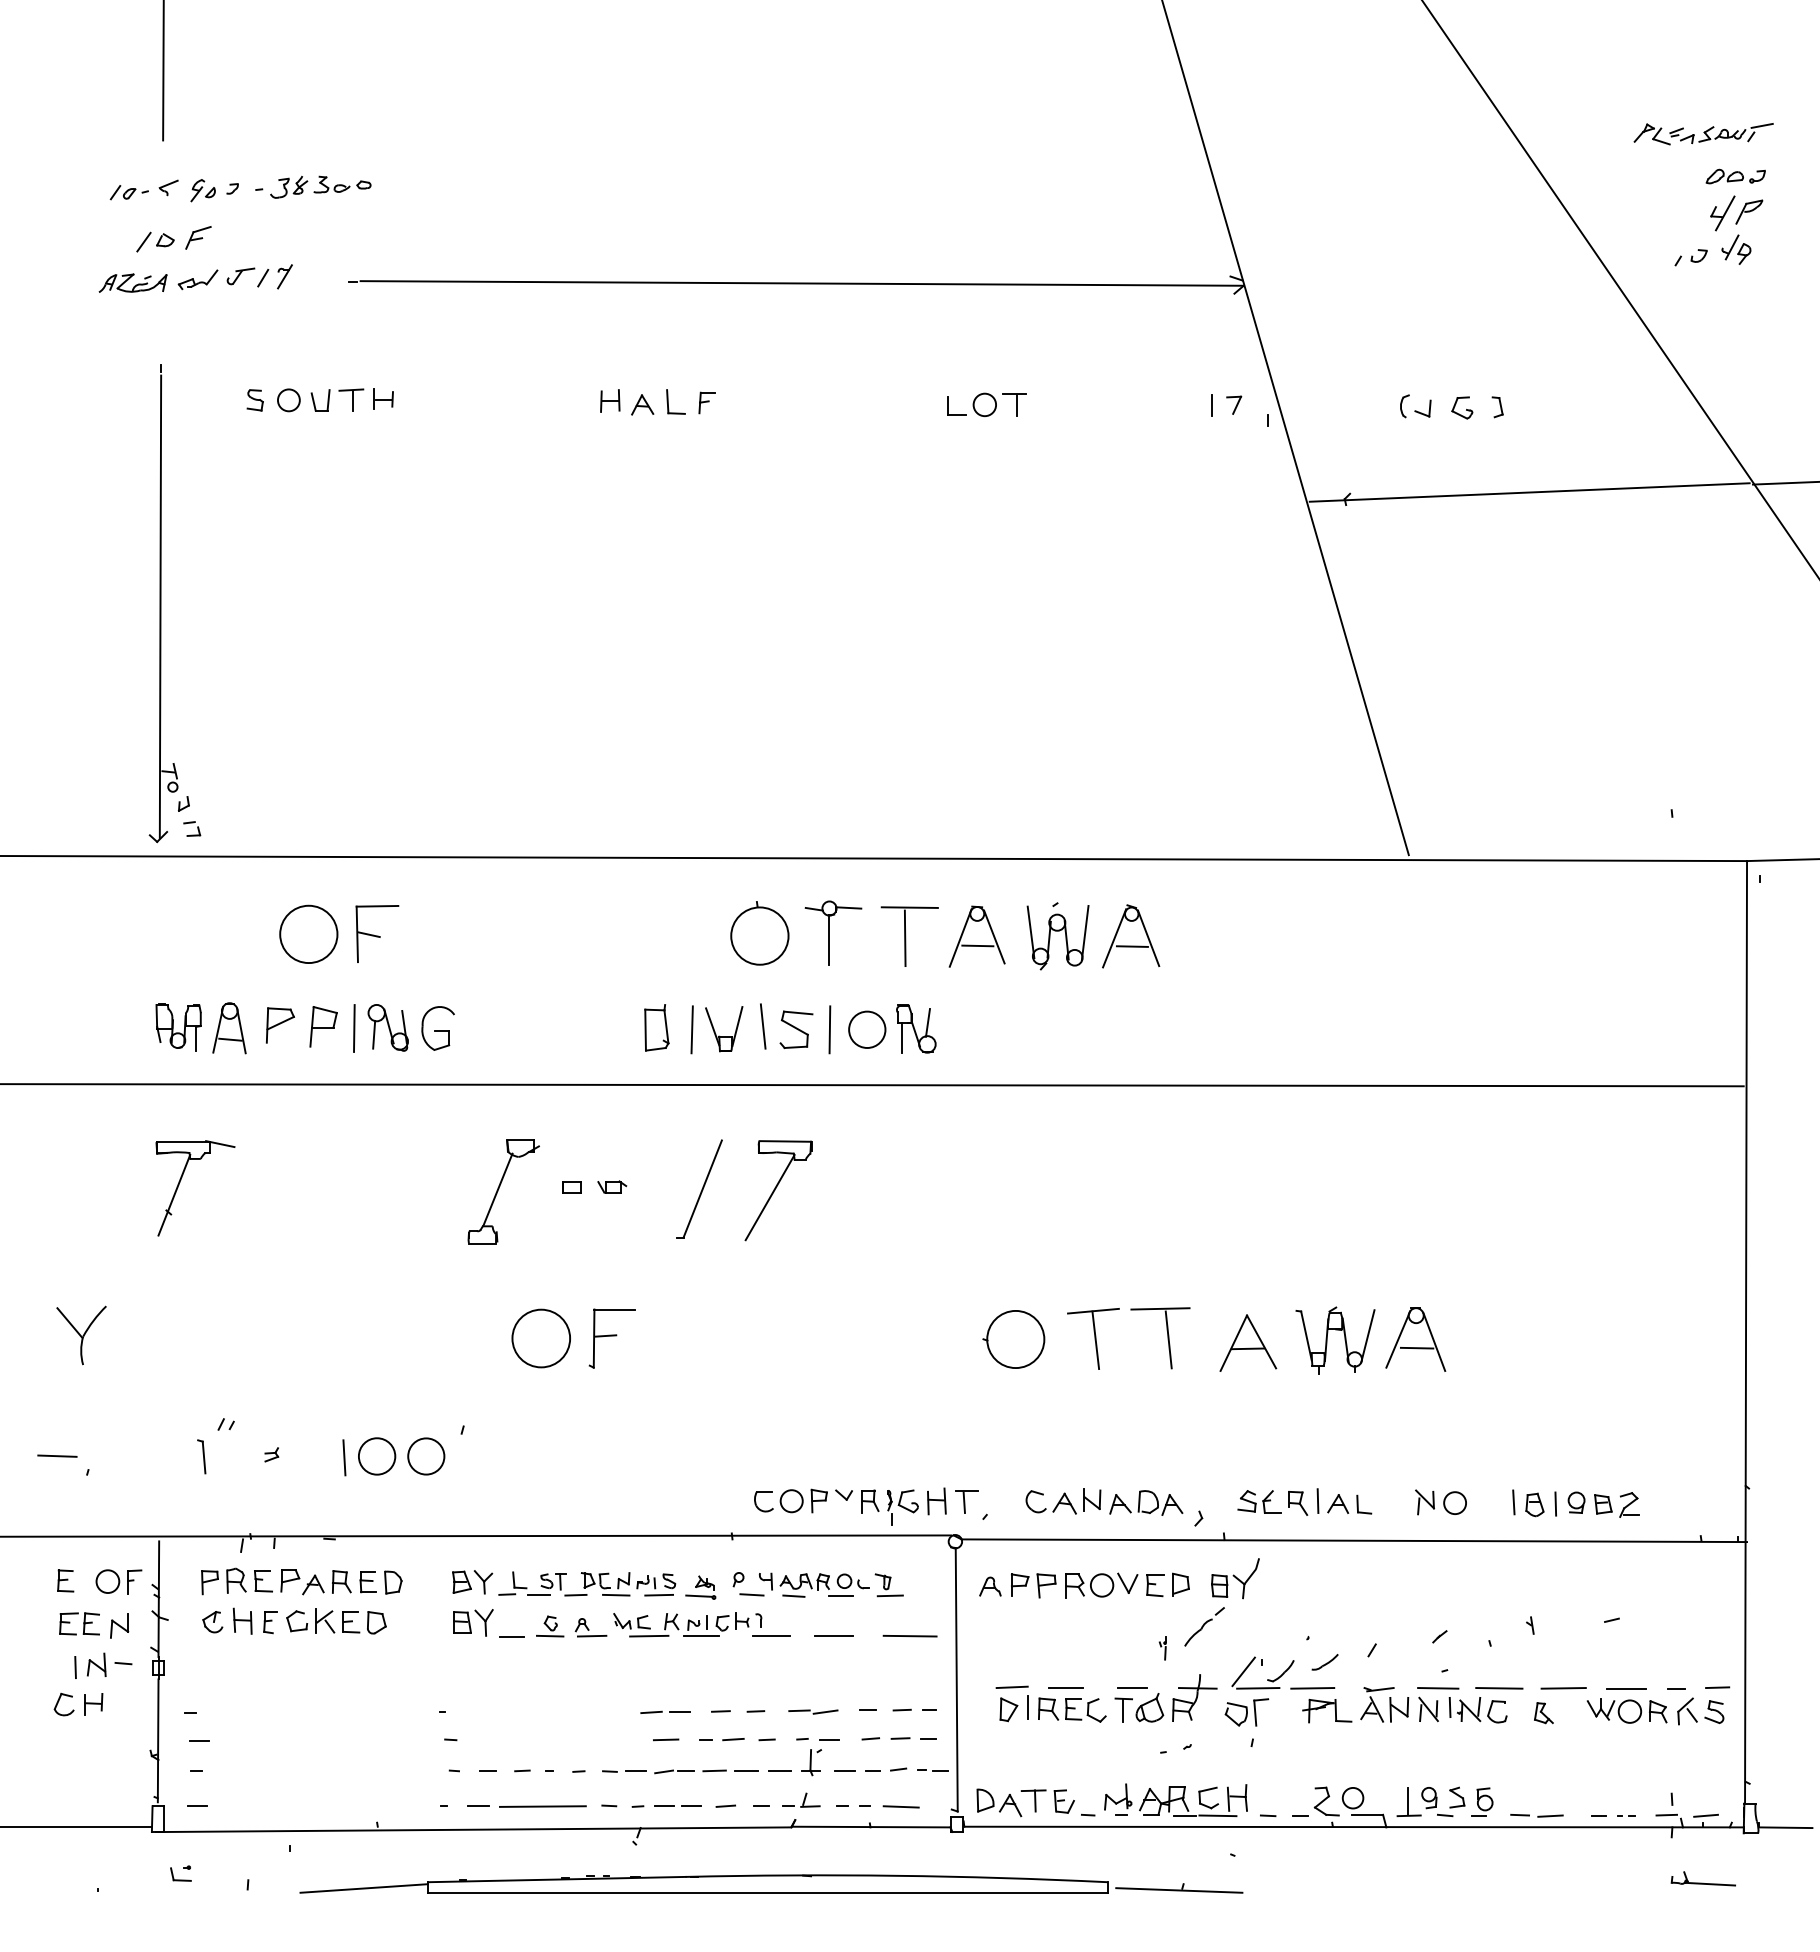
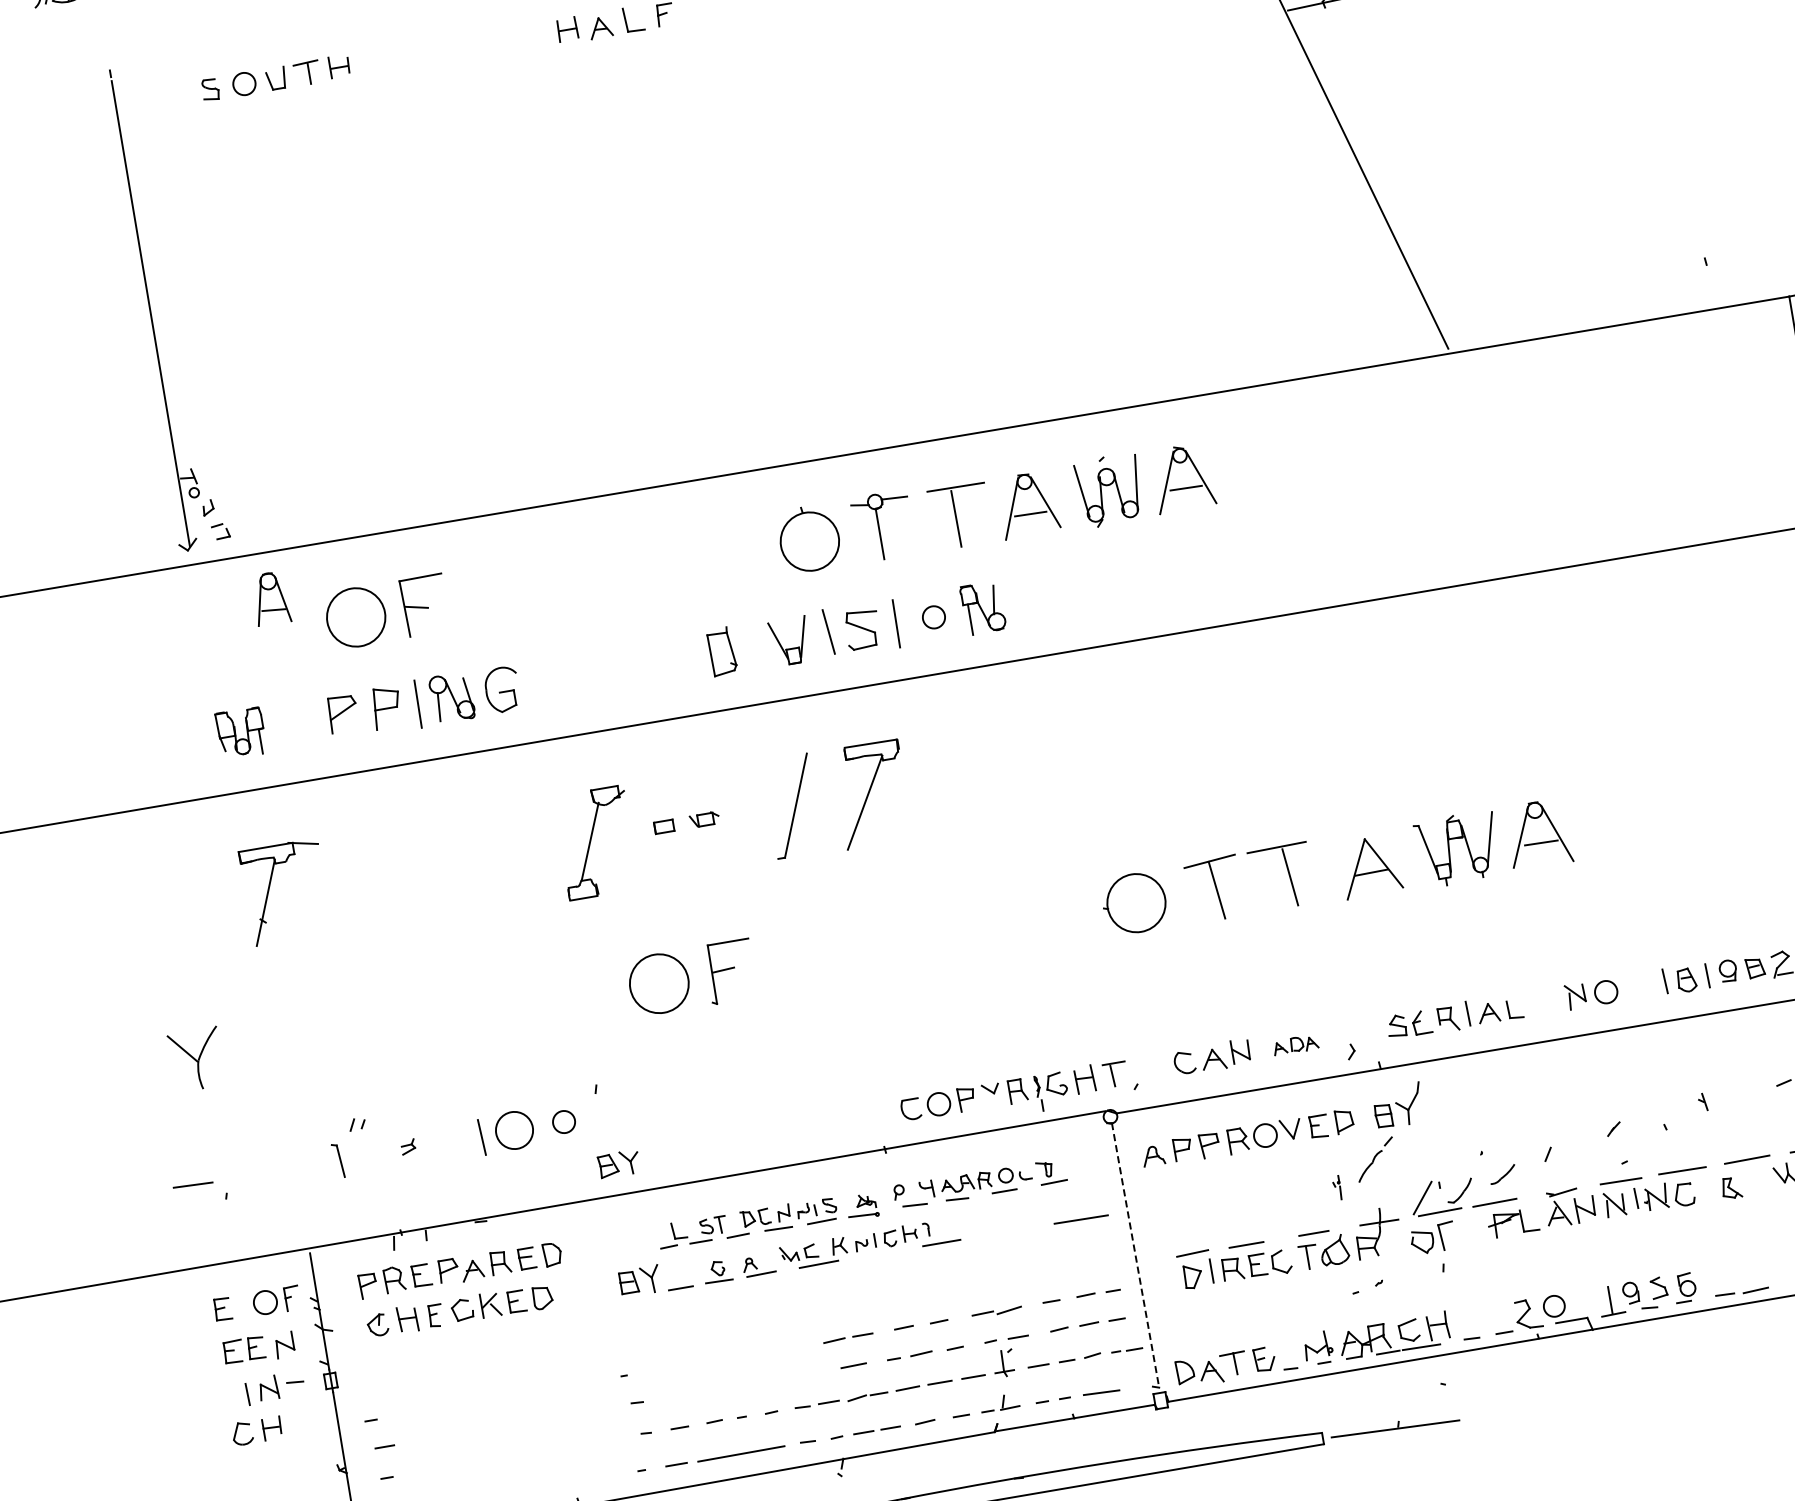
part: (229, 1028) -> (270, 598), moved
line: (691, 1029) -> (757, 647), removed
circle: (867, 1029) -> (934, 617), size x0.6
circle: (426, 1456) -> (564, 1122), size x0.6
part: (1146, 1502) -> (1295, 1044), size x0.6
part: (472, 1582) -> (619, 1164), moved
line: (701, 1635) -> (871, 1254), removed
line: (833, 1635) -> (1004, 1232), removed
line: (956, 1679) -> (1135, 1255), solid -> dashed

